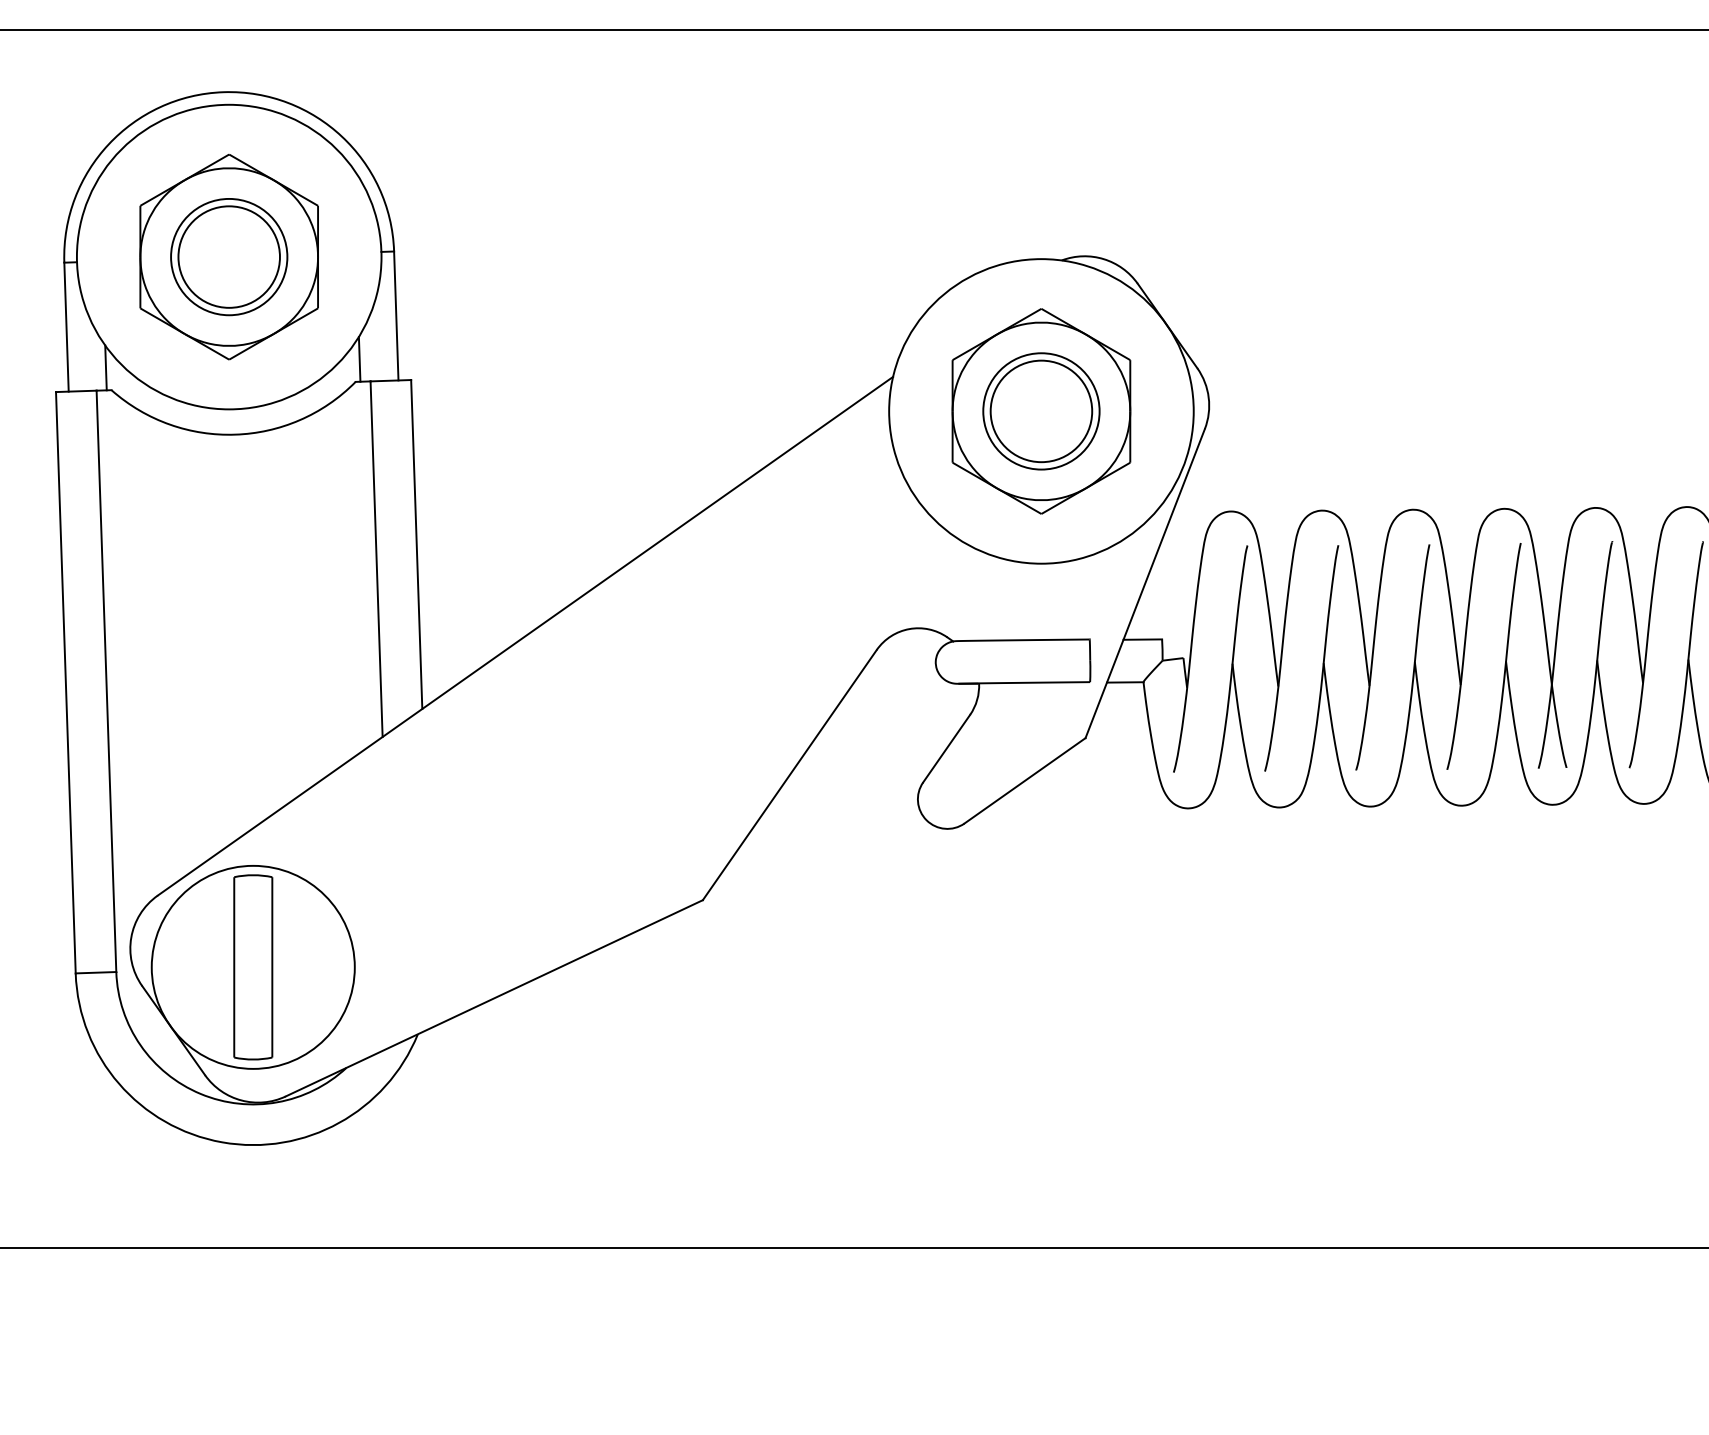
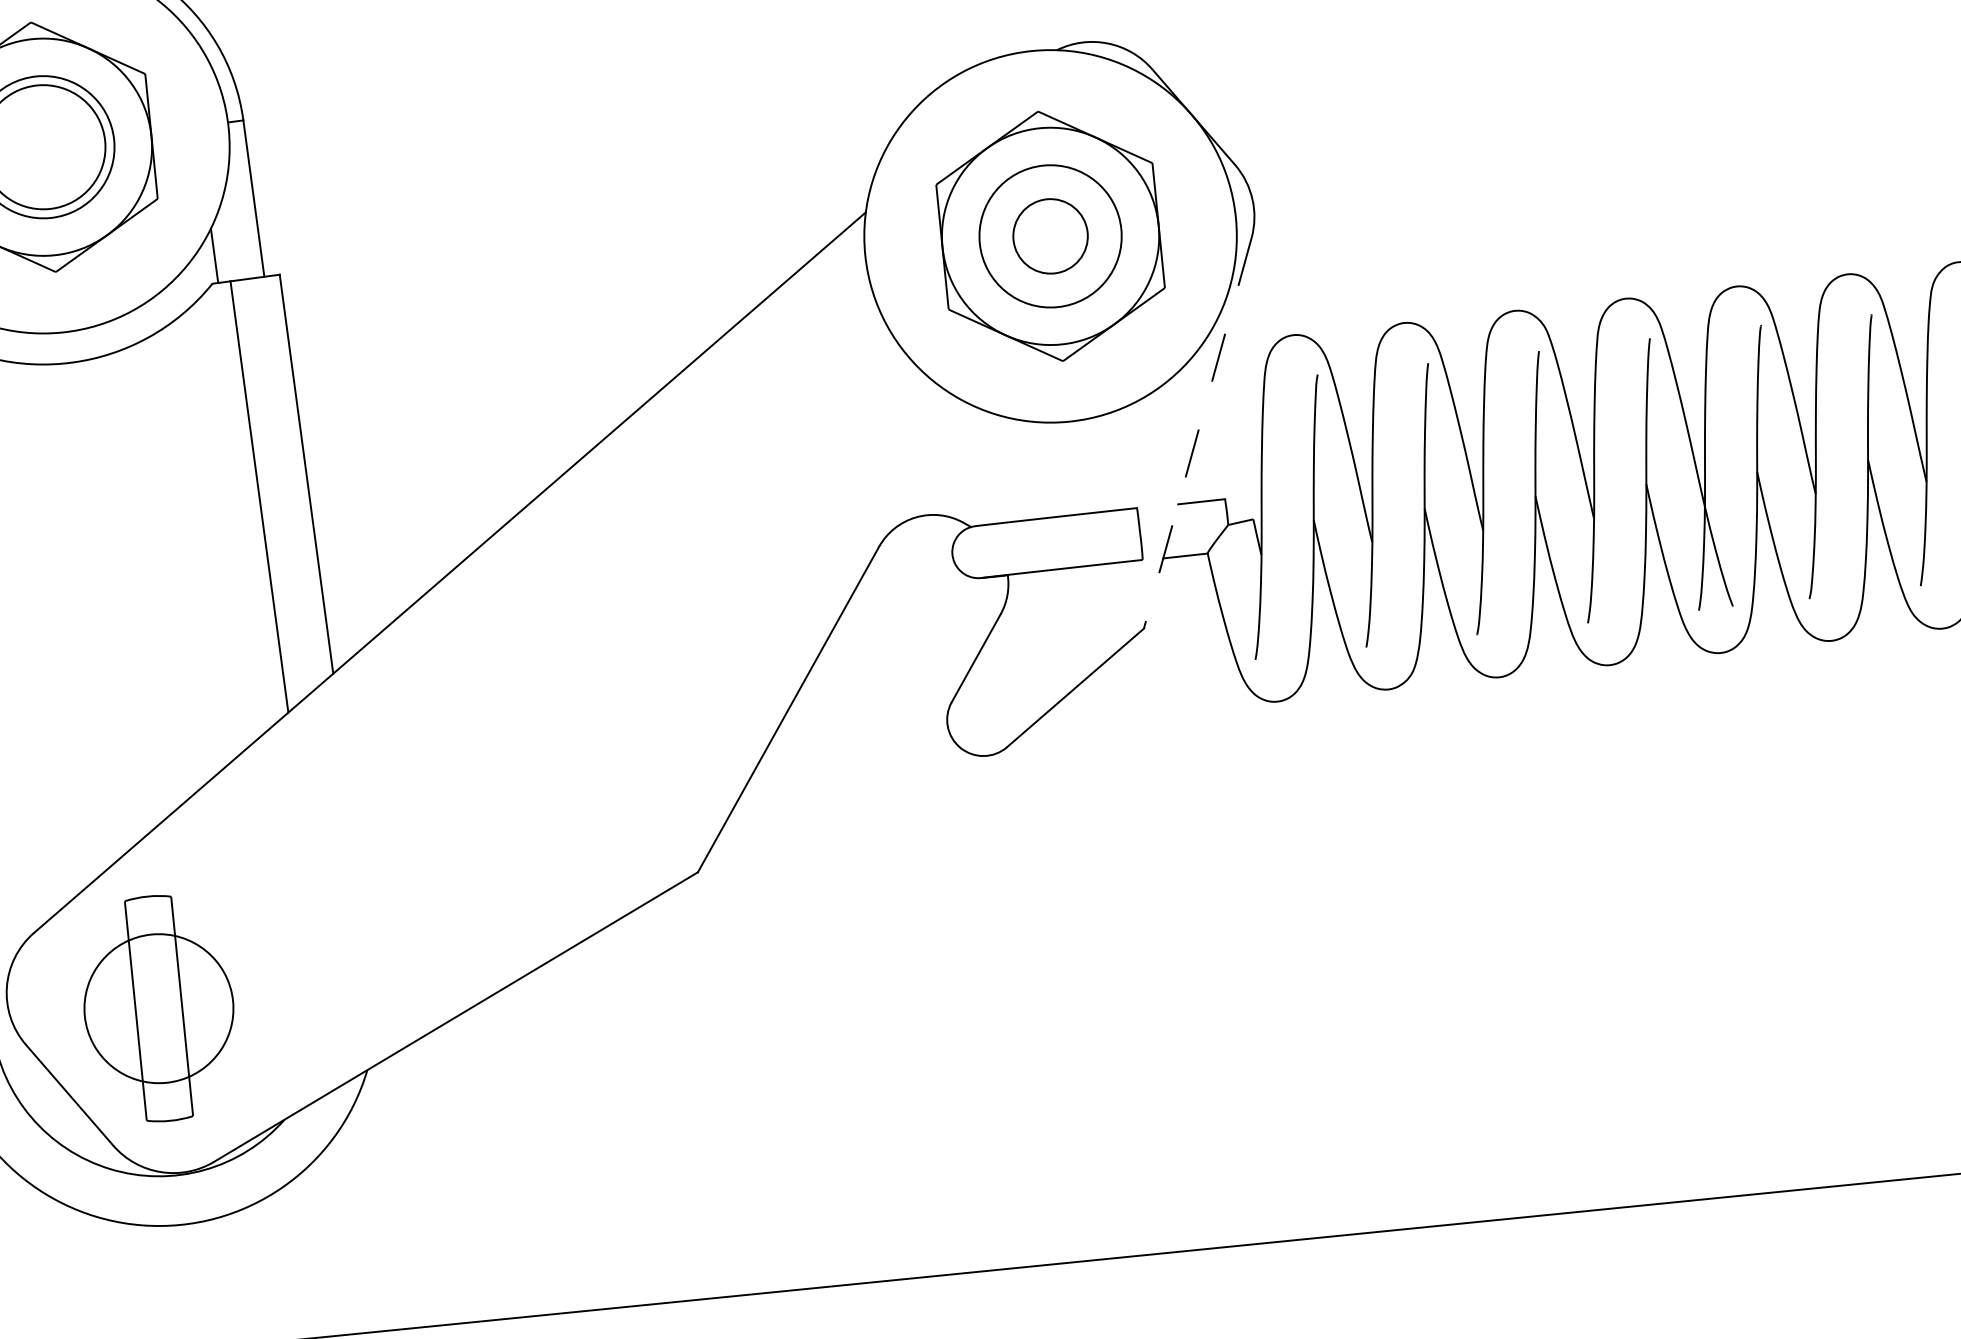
circle: (1041, 411) -> (1050, 236), size x0.6
line: (1145, 583) -> (1198, 433), solid -> dashed
circle: (252, 966) -> (157, 1007), size x0.6

